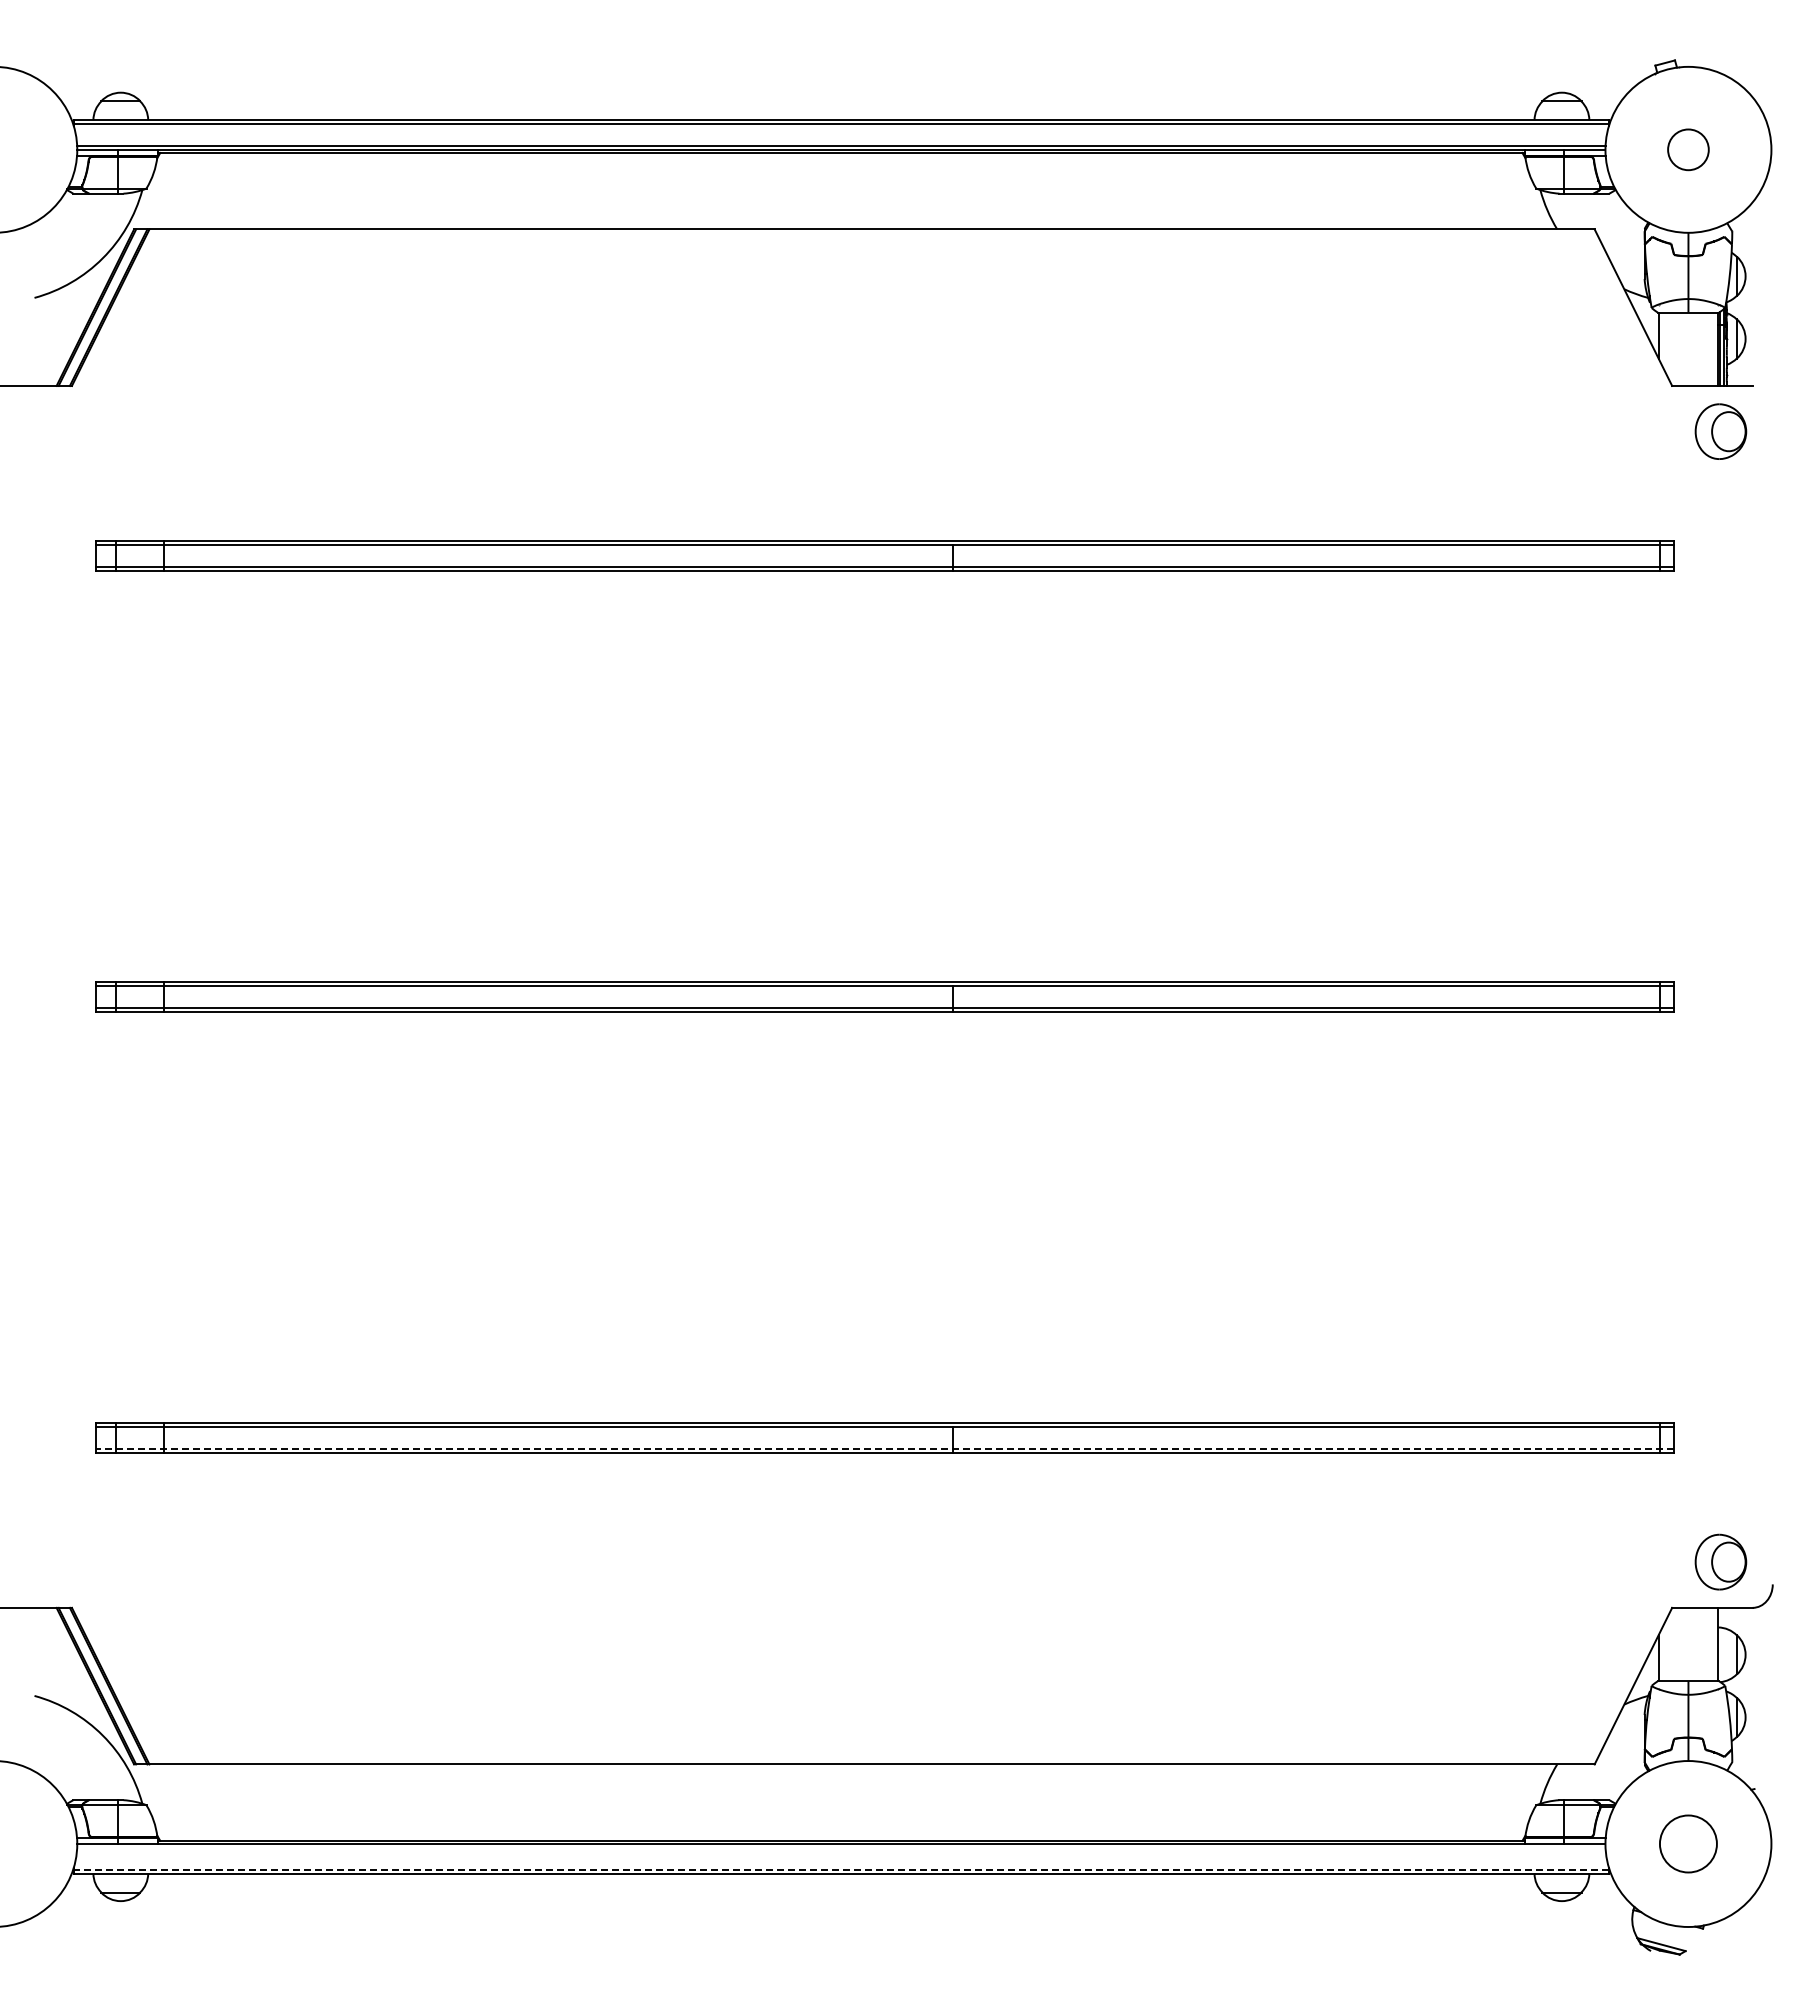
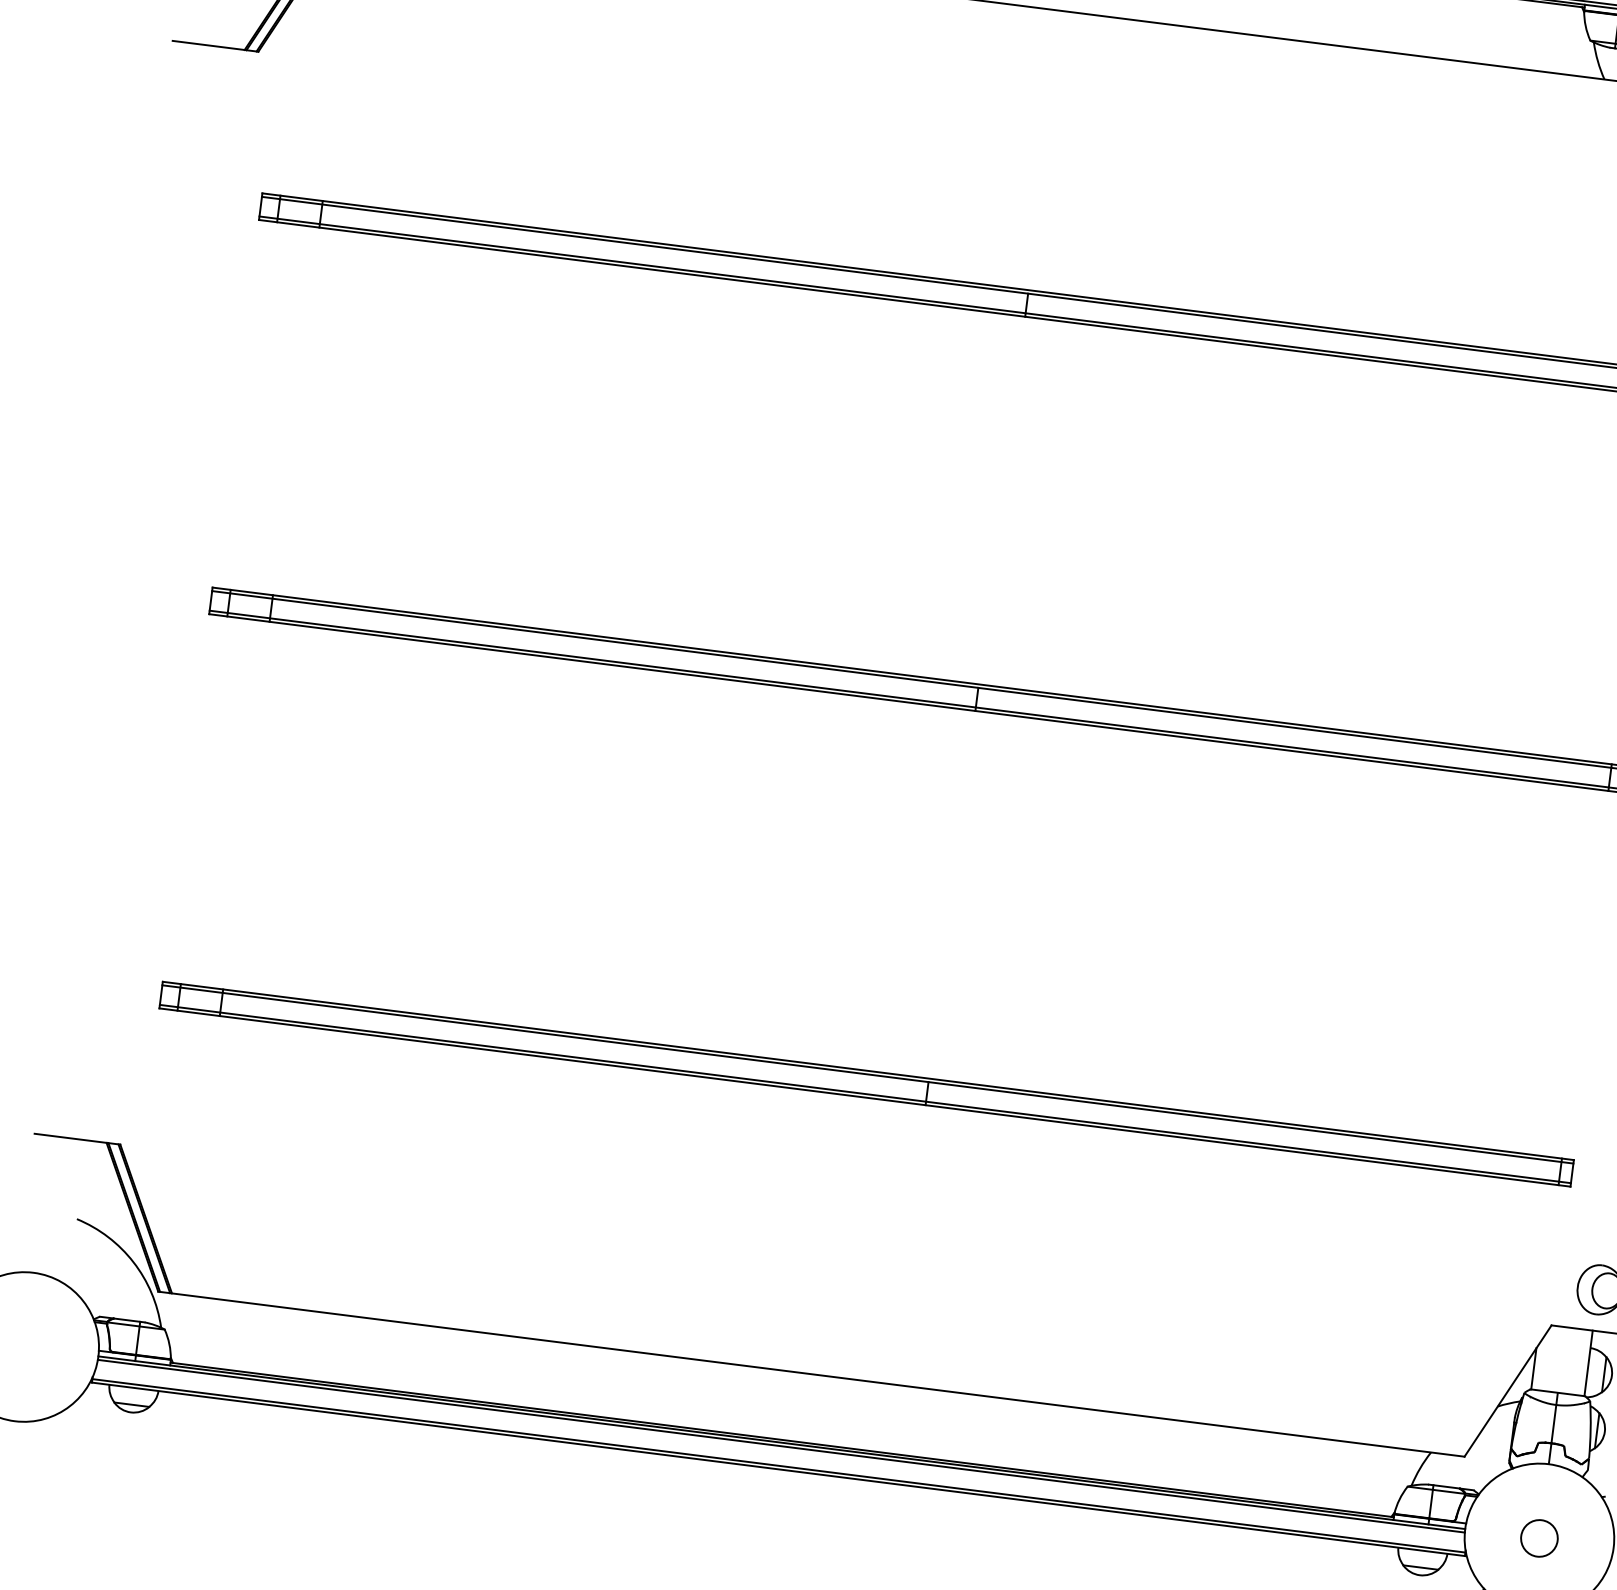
line: (884, 1448) -> (865, 1093), dashed -> solid
circle: (1688, 1843) -> (1539, 1537), size x0.71
line: (841, 1847) -> (781, 1445), added
line: (841, 1869) -> (779, 1465), dashed -> solid

